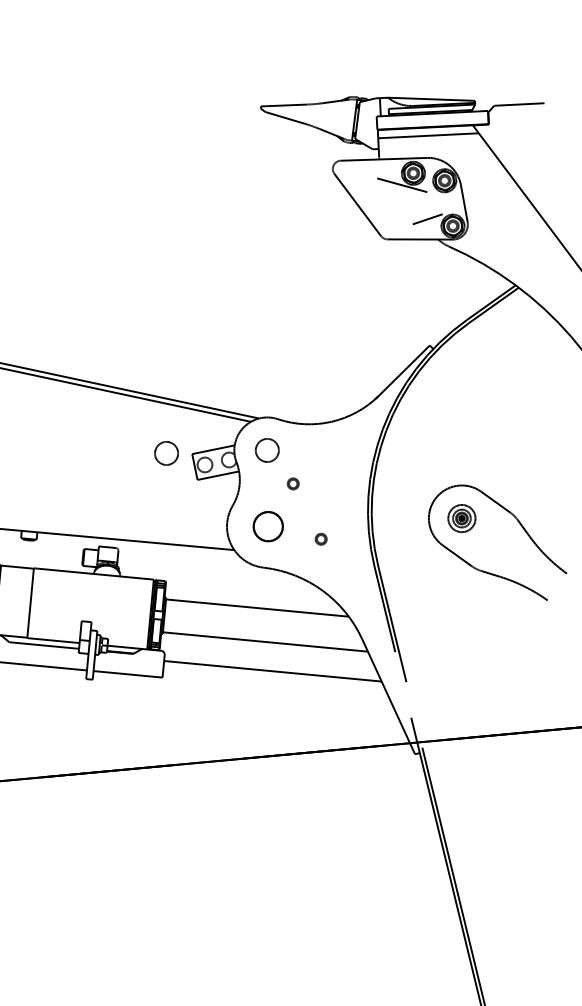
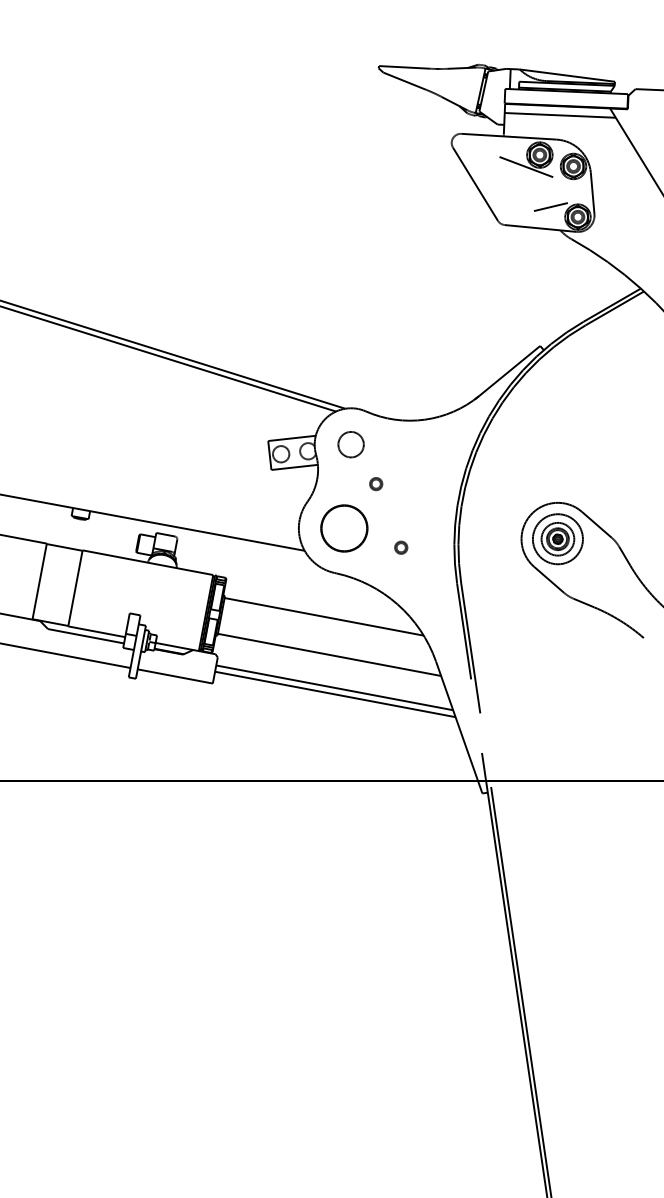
circle: (166, 453) -> (239, 437), removed
part: (461, 518) -> (557, 539), size x1.67
circle: (268, 526) -> (344, 528), size x1.43
line: (274, 677) -> (335, 694), added

